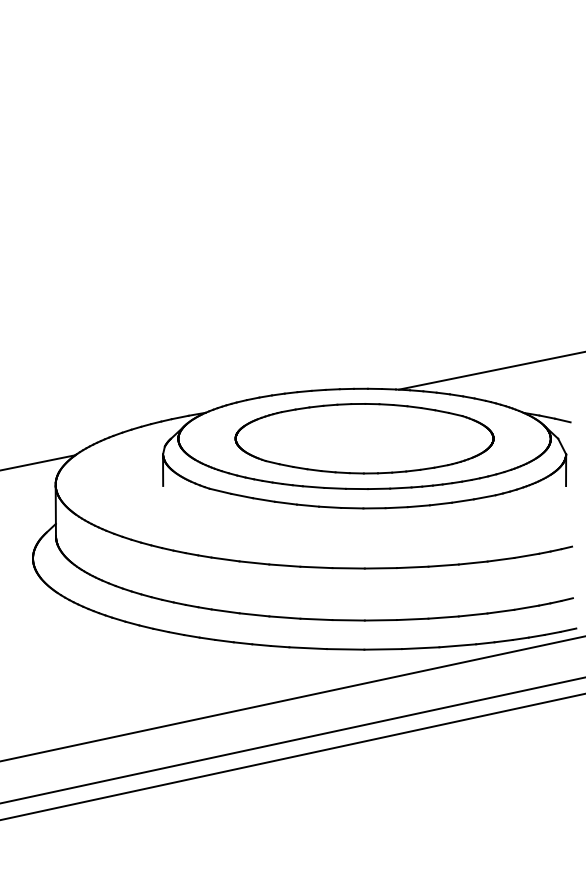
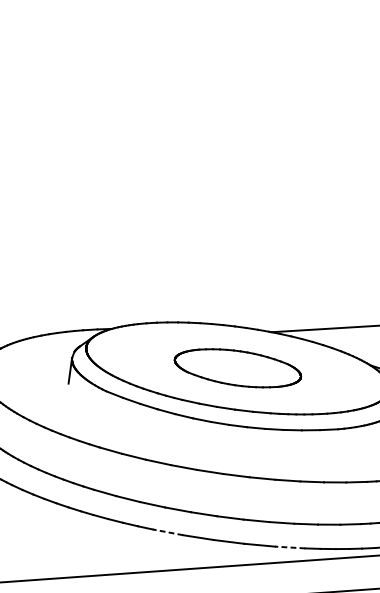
part: (364, 438) -> (237, 368), size x0.6
line: (457, 645) -> (289, 547), solid -> dashed
line: (308, 648) -> (168, 532), solid -> dashed

